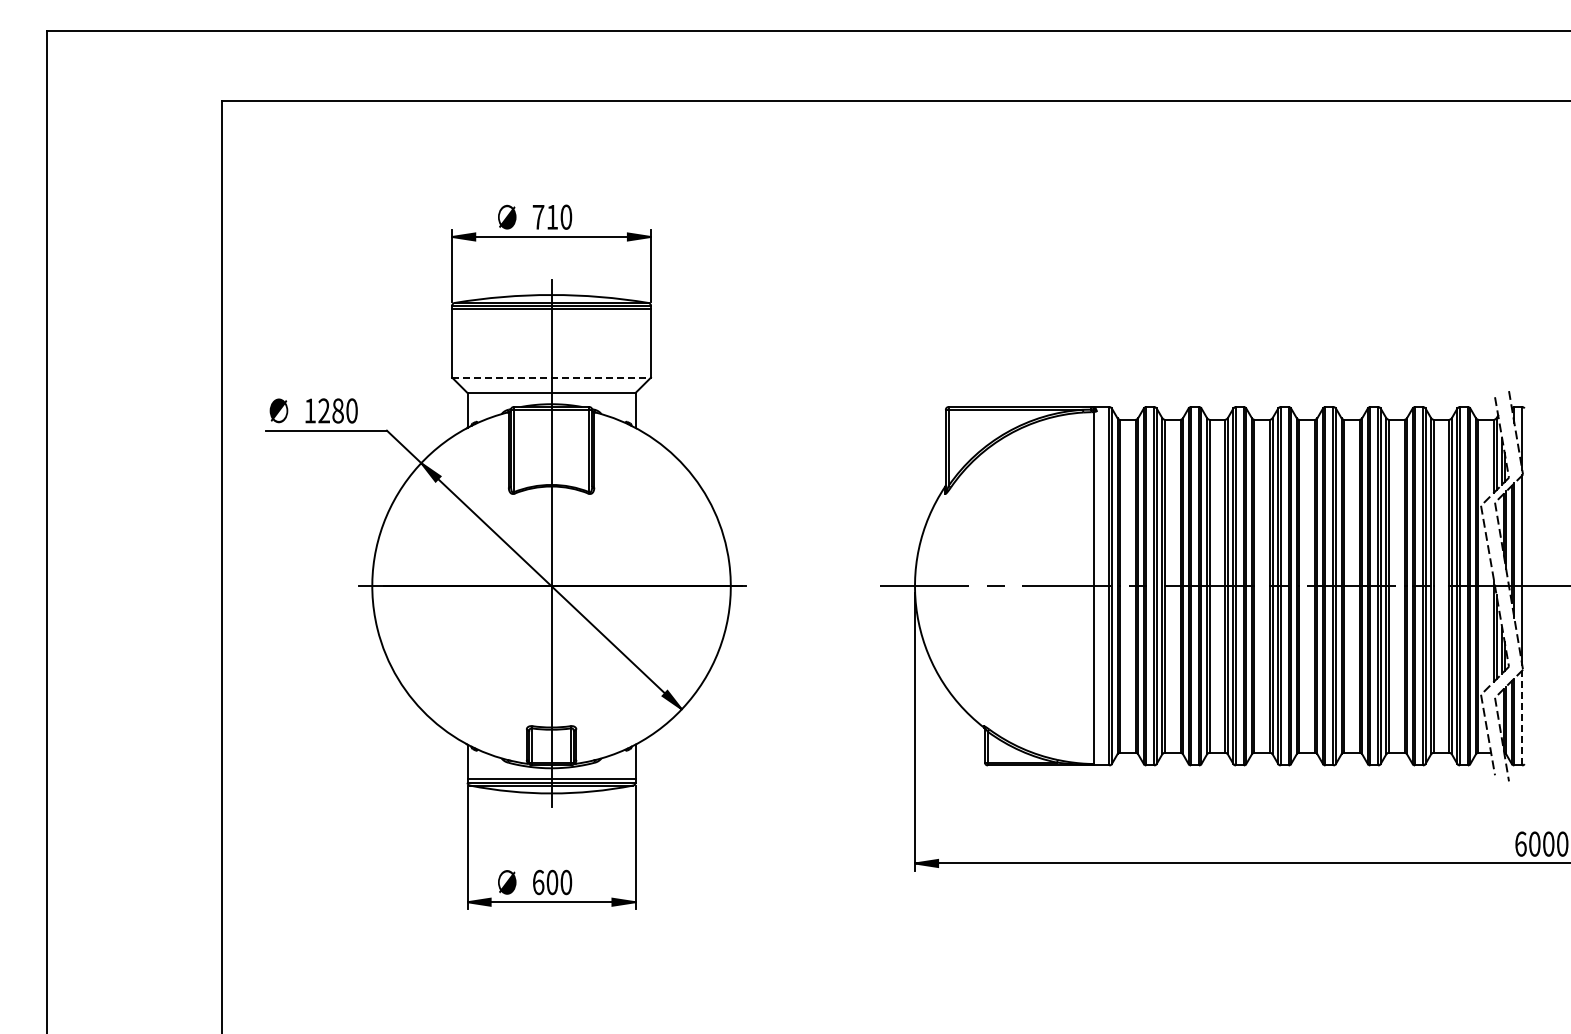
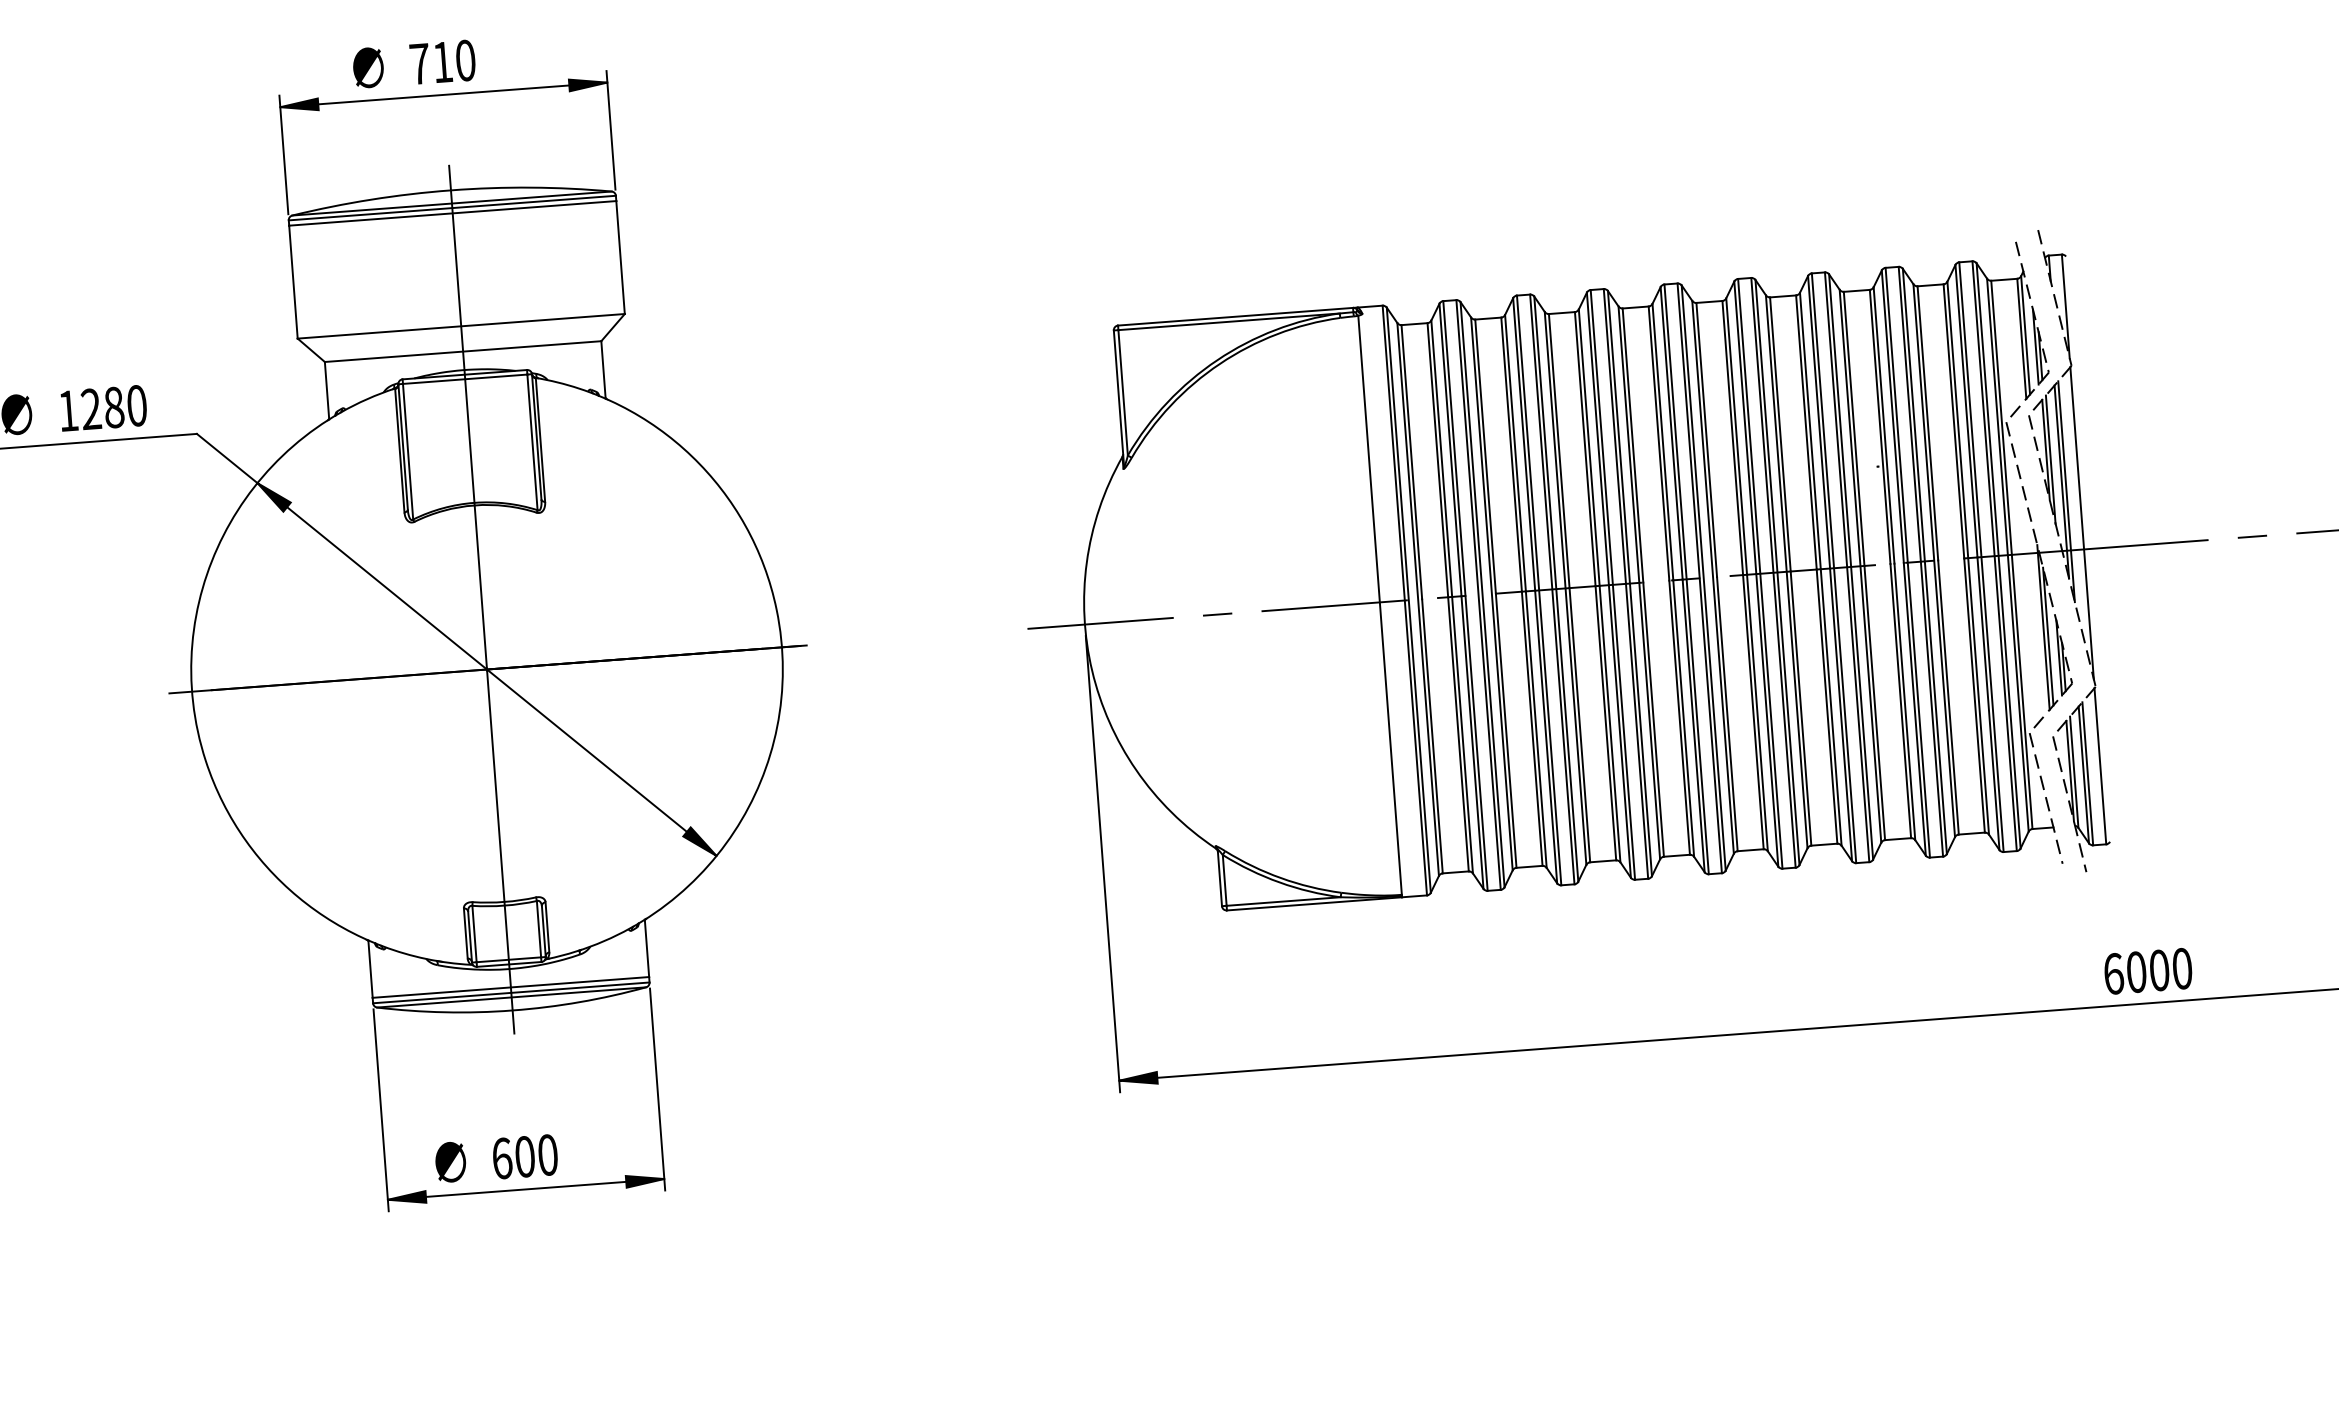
line: (552, 377) -> (462, 325), dashed -> solid
line: (1522, 717) -> (2100, 765), dashed -> solid

